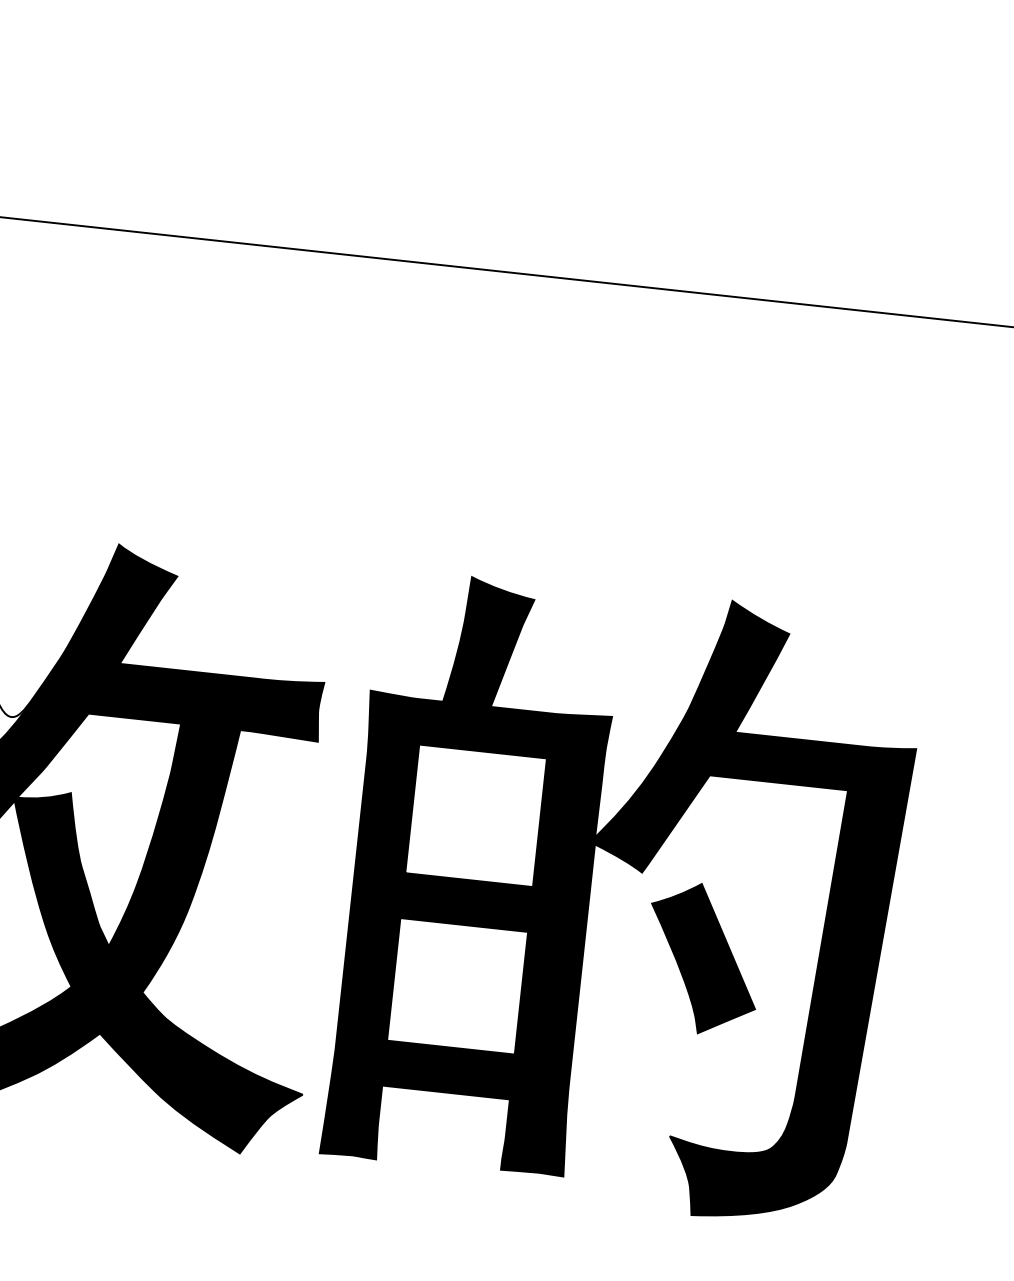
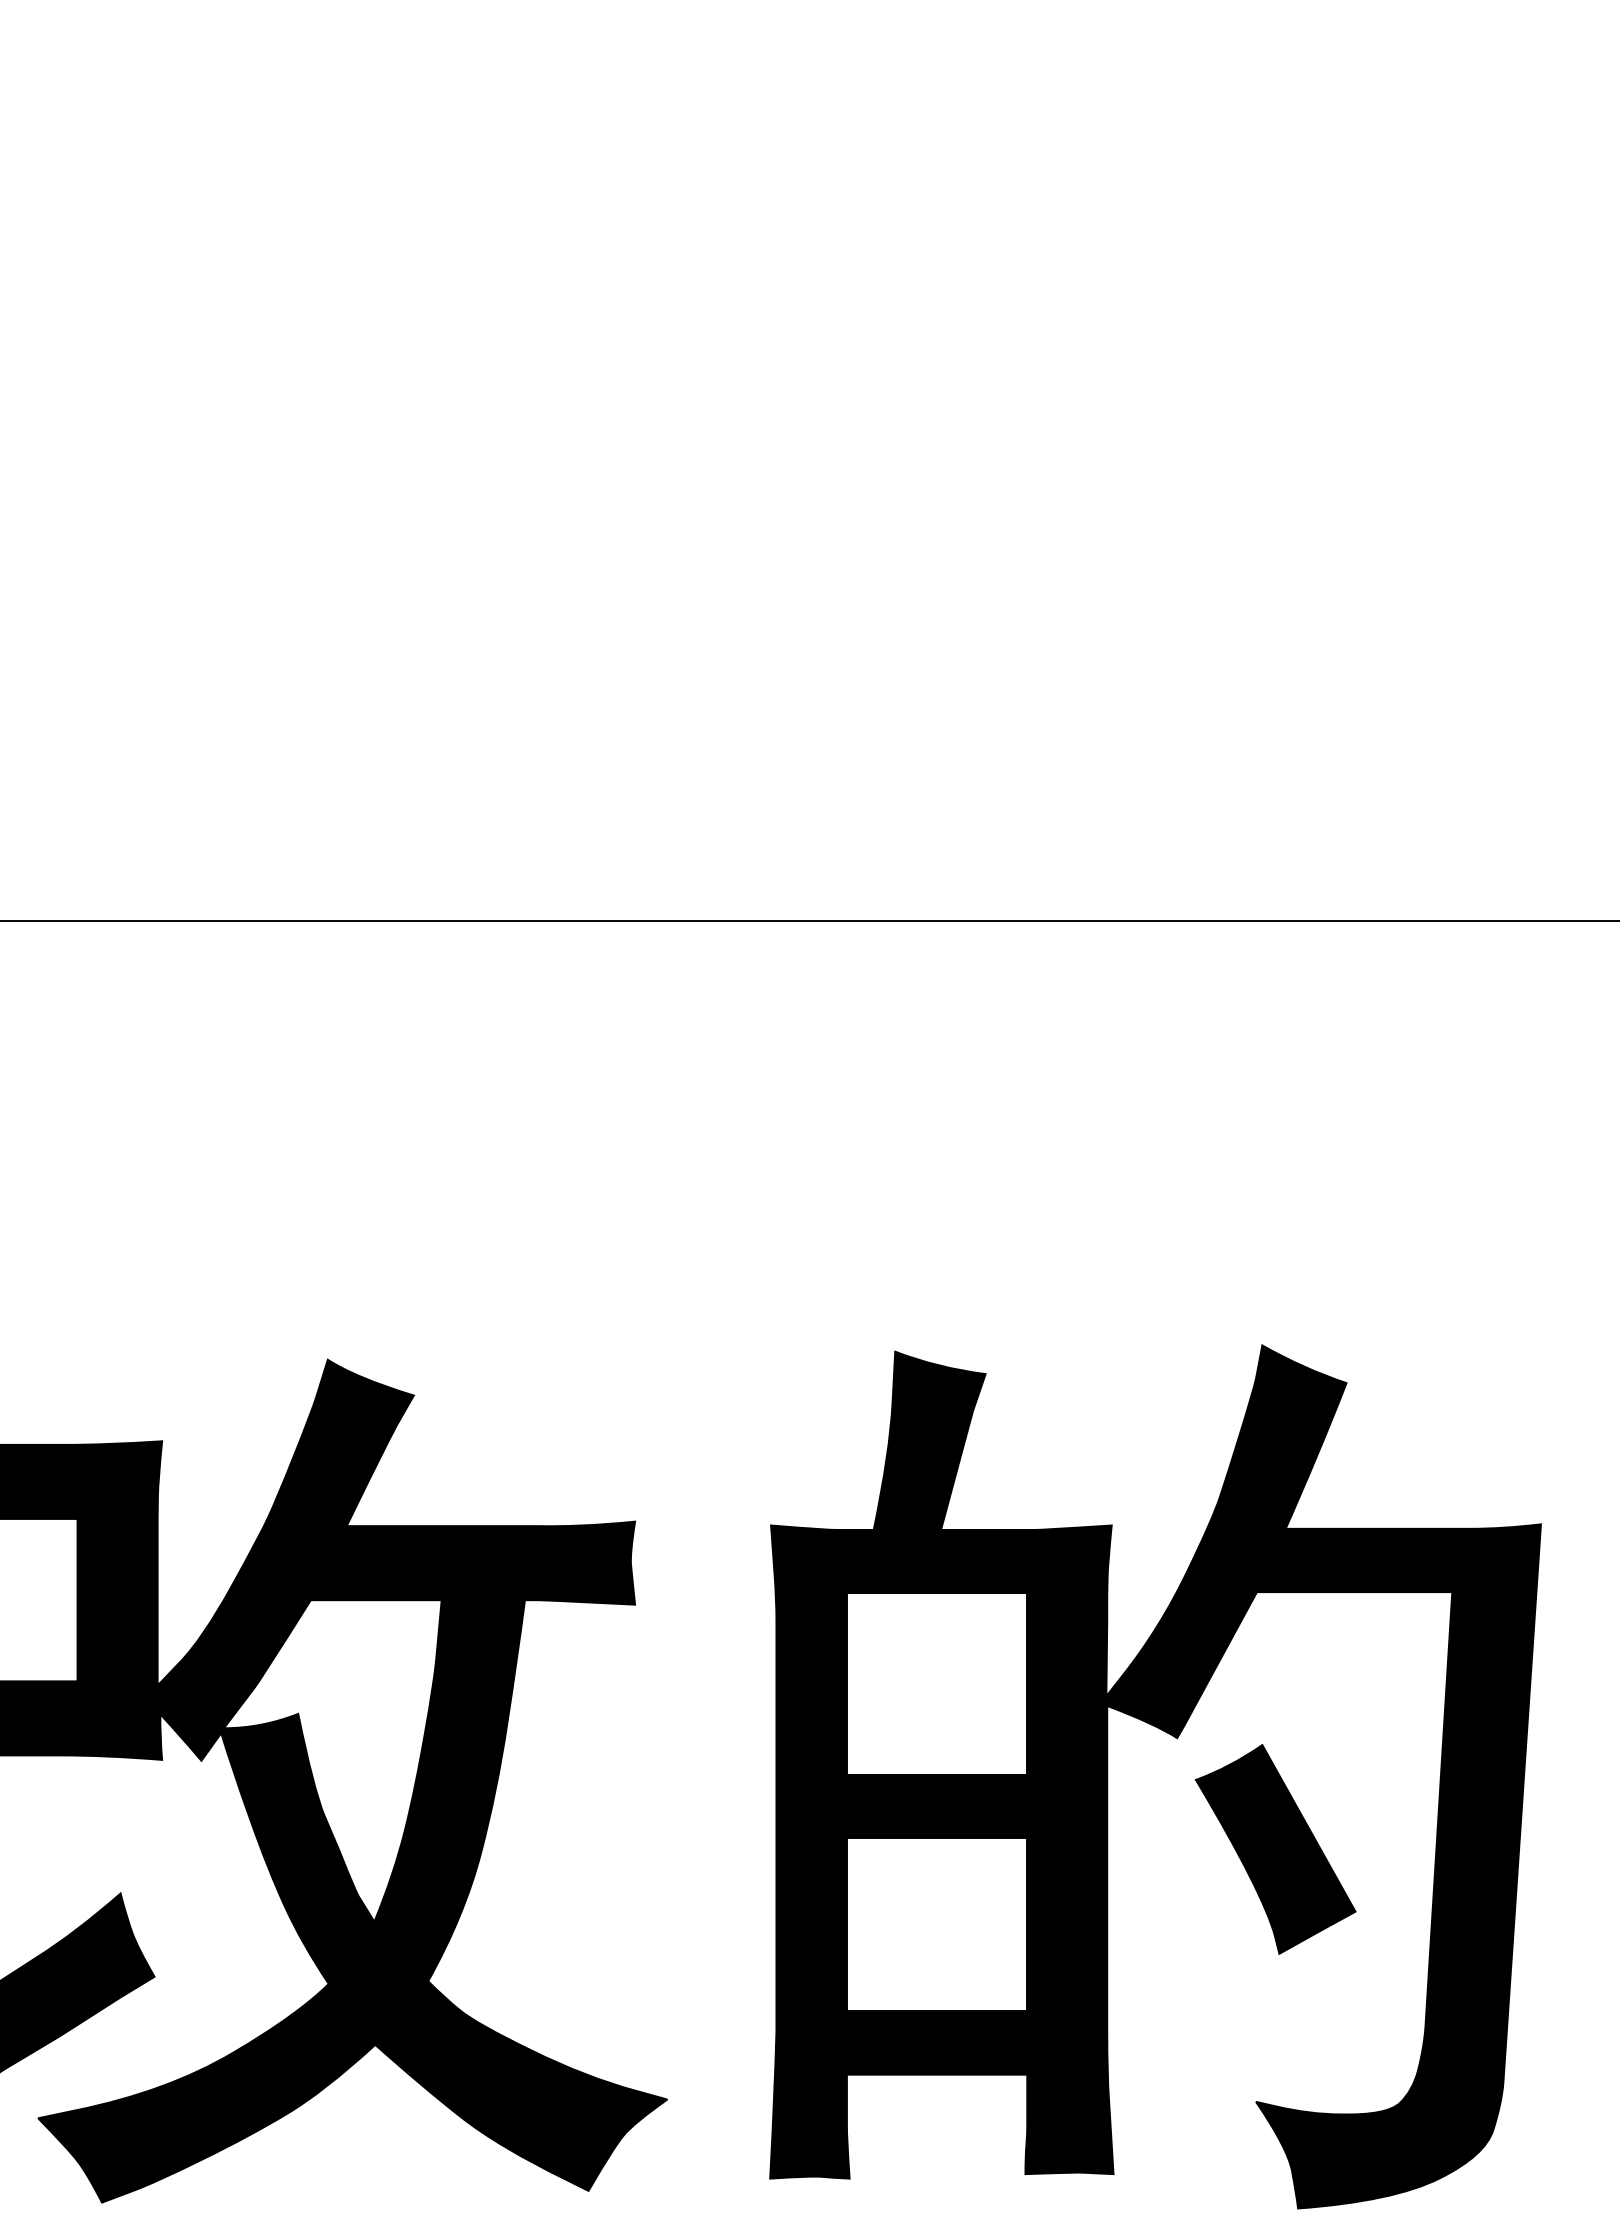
part: (651, 903) -> (1194, 1779), moved

